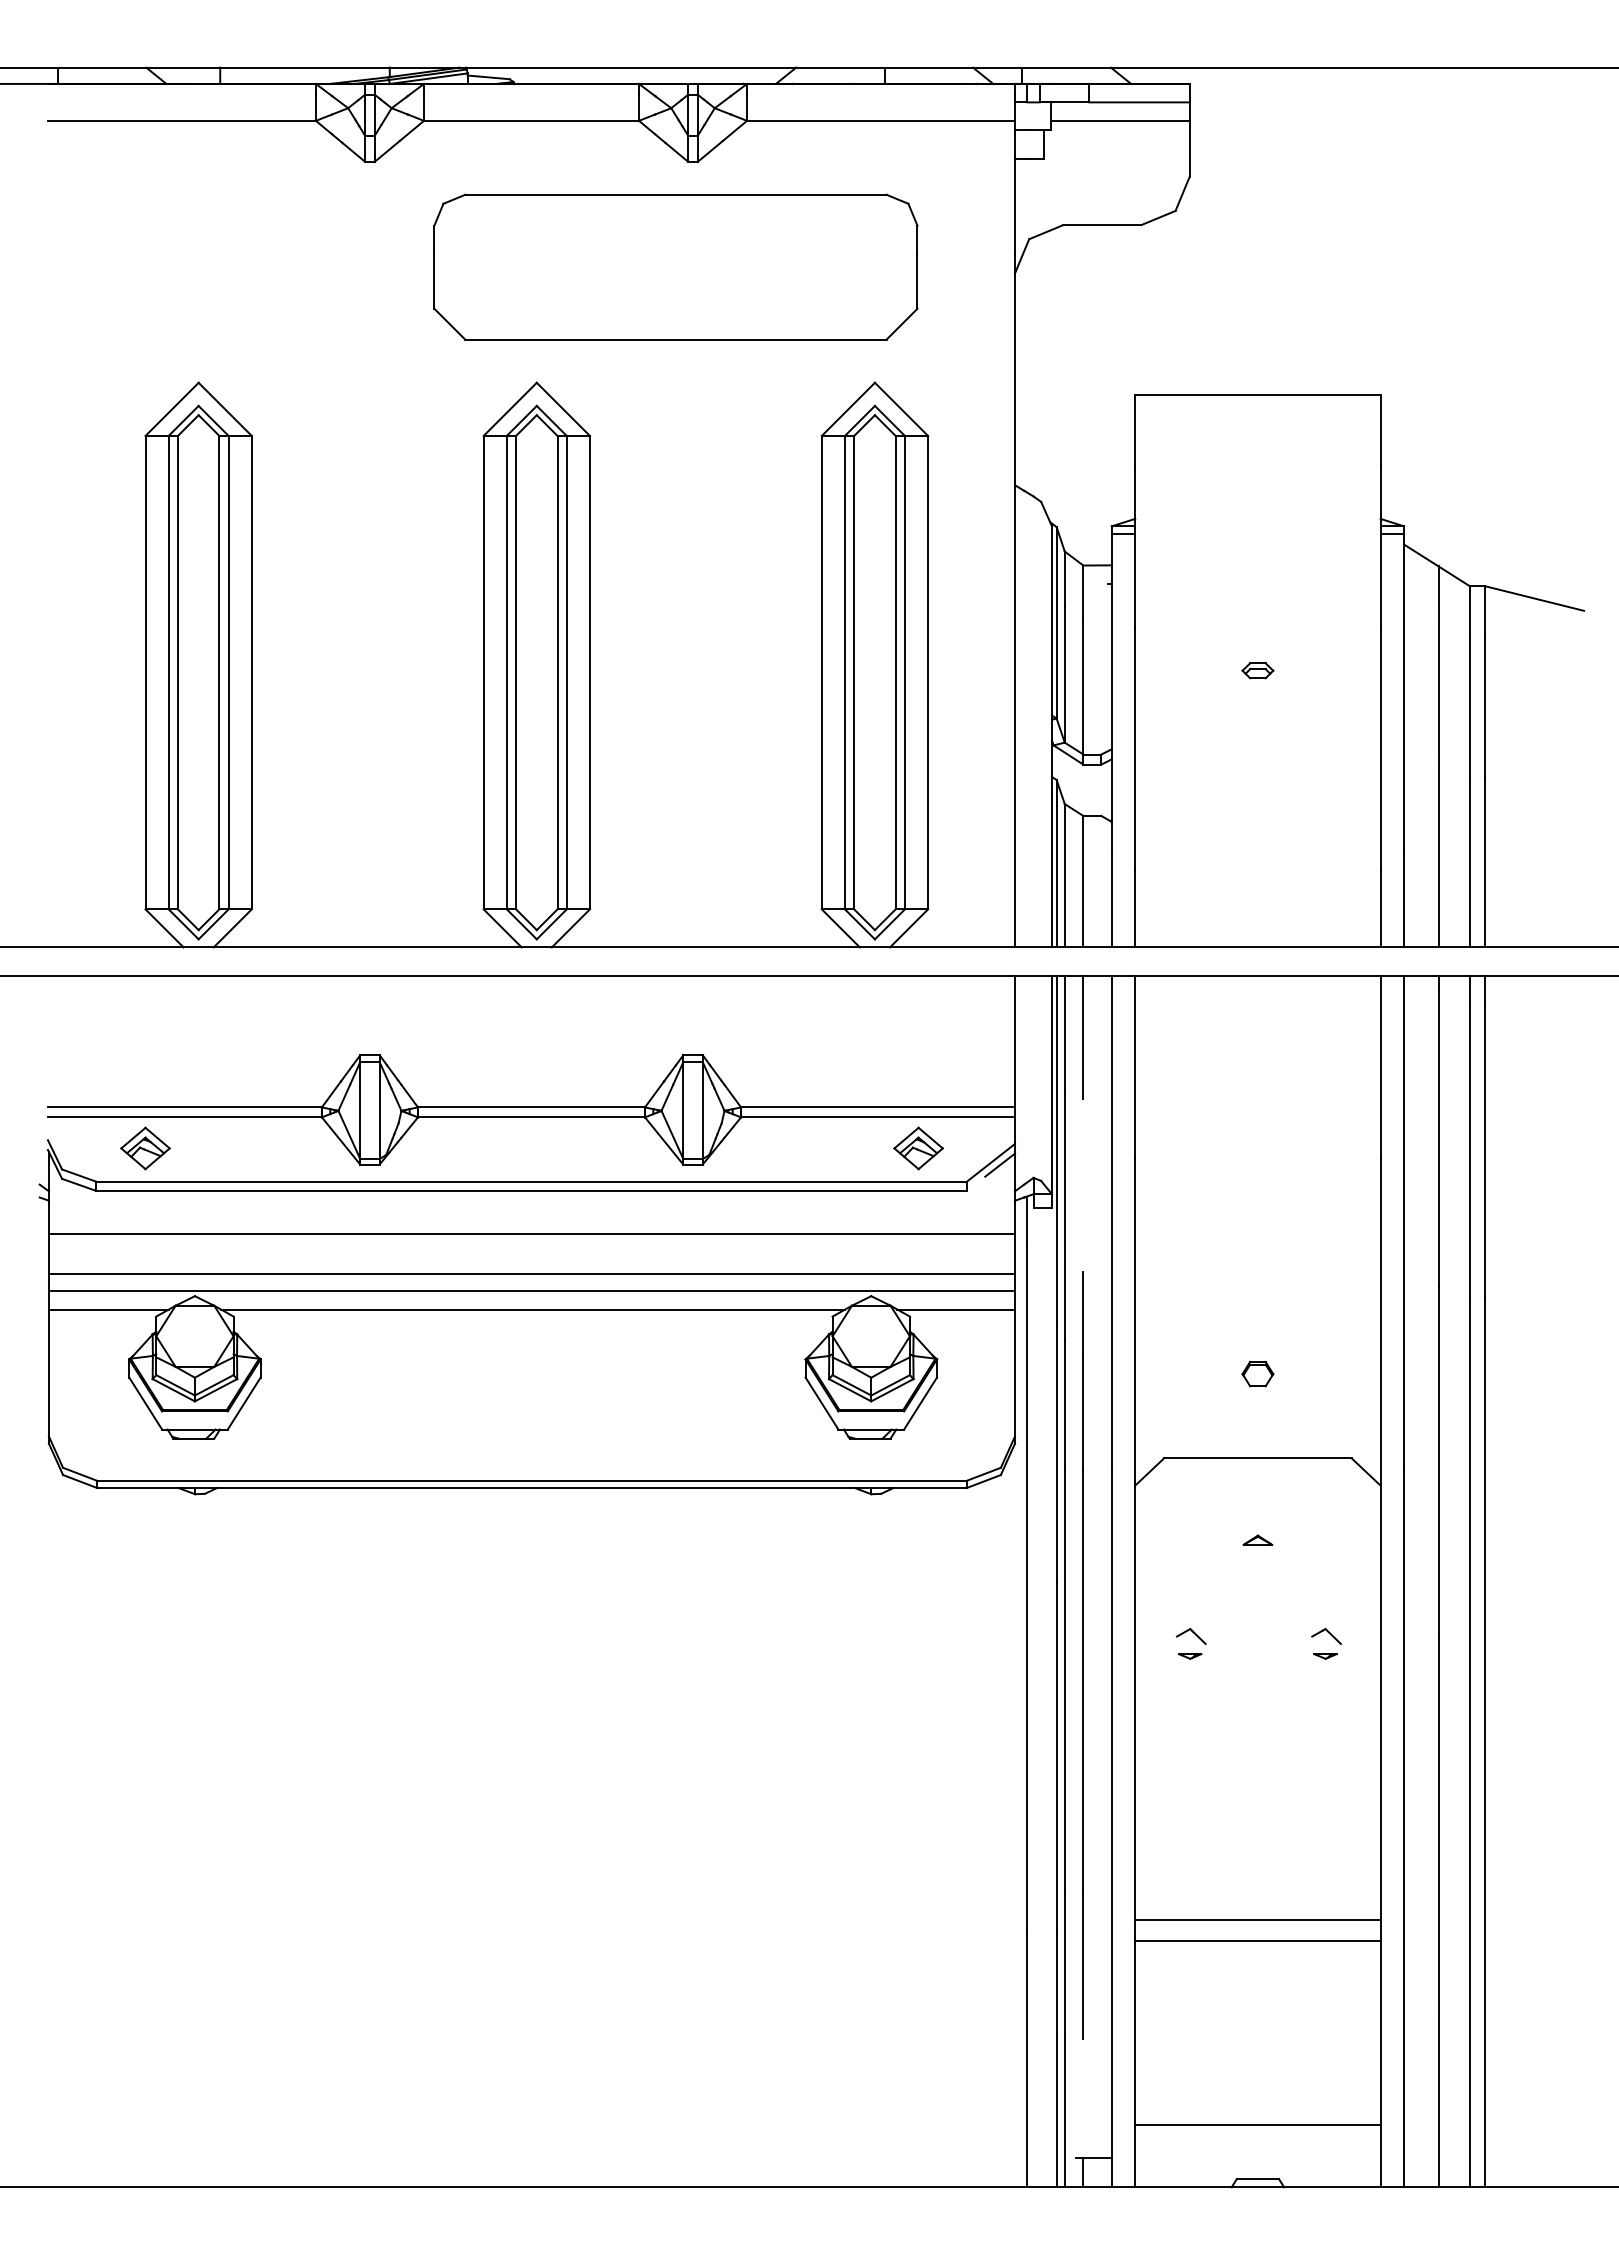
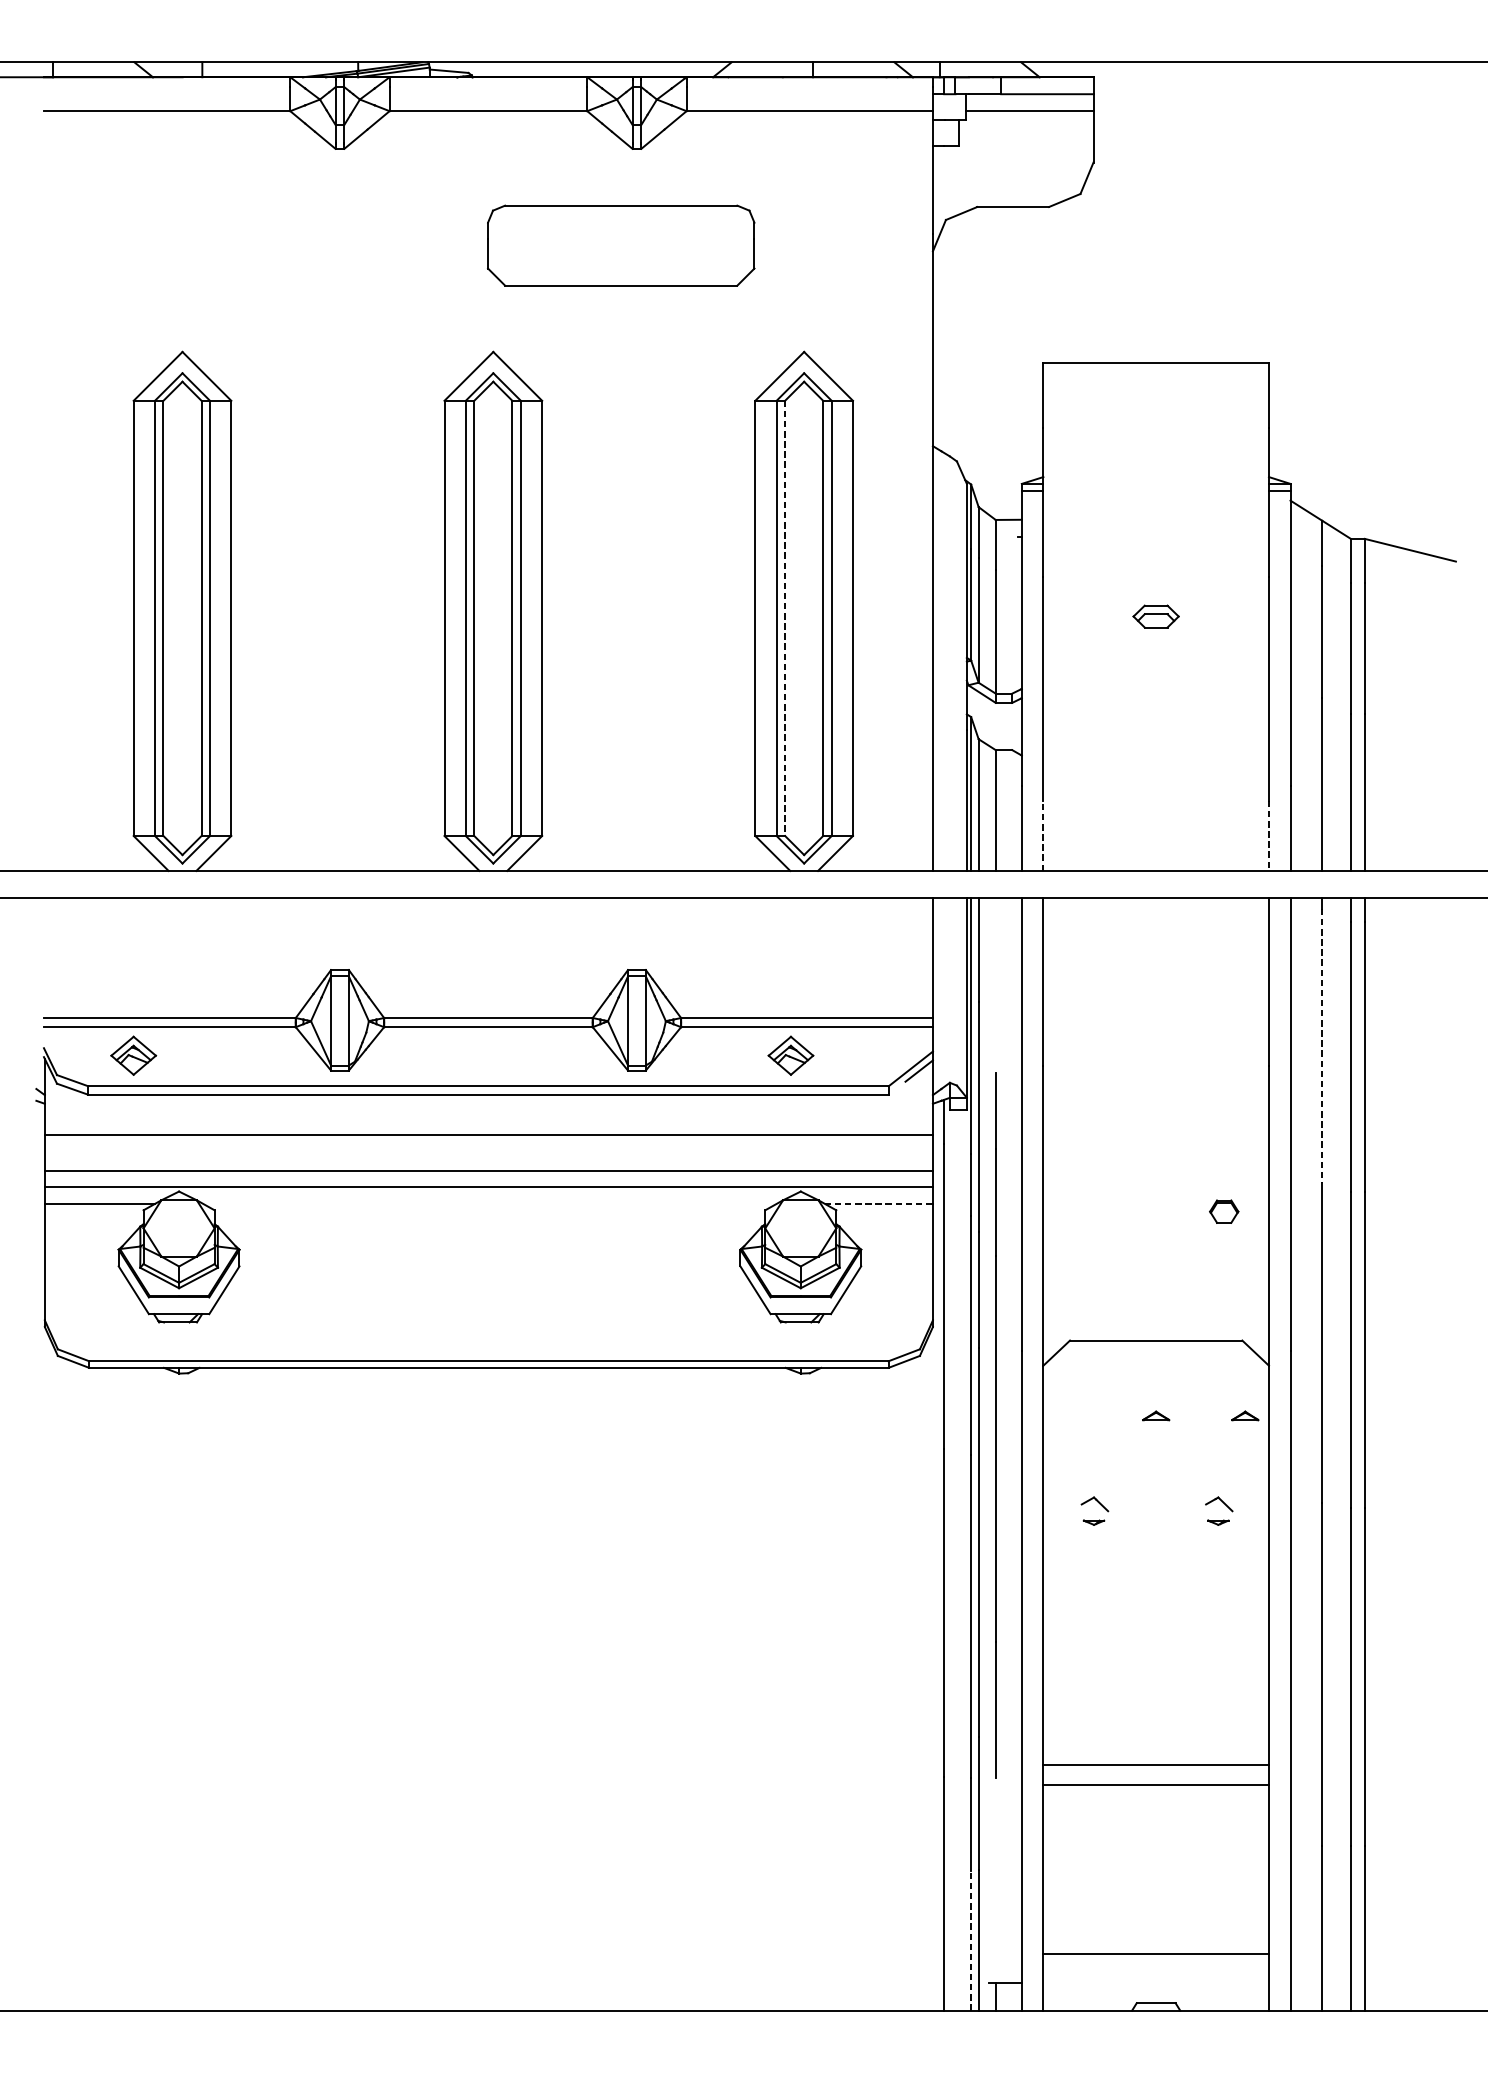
part: (675, 266) -> (620, 245), size x0.6
part: (1257, 670) -> (1155, 616), size x1.6
line: (854, 672) -> (785, 618), solid -> dashed
line: (1135, 908) -> (1043, 835), solid -> dashed
line: (1380, 909) -> (1268, 836), solid -> dashed
line: (1083, 1037) -> (995, 953), removed
line: (1438, 1138) -> (1322, 1046), solid -> dashed
part: (918, 1148) -> (790, 1055), moved
line: (533, 1309) -> (490, 1203), removed
line: (956, 1309) -> (879, 1203), solid -> dashed
part: (1257, 1373) -> (1223, 1211), moved
part: (1354, 1539) -> (1244, 1415), added
line: (1082, 1655) -> (994, 1425), moved
line: (1056, 2110) -> (971, 1940), solid -> dashed

